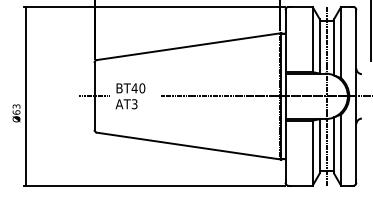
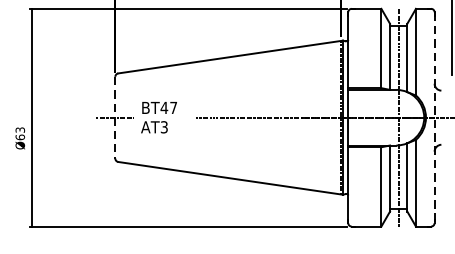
text: (142, 88) -> (173, 108), BT40 -> BT47
line: (94, 96) -> (115, 117), solid -> dashed
line: (356, 96) -> (434, 117), solid -> dashed

